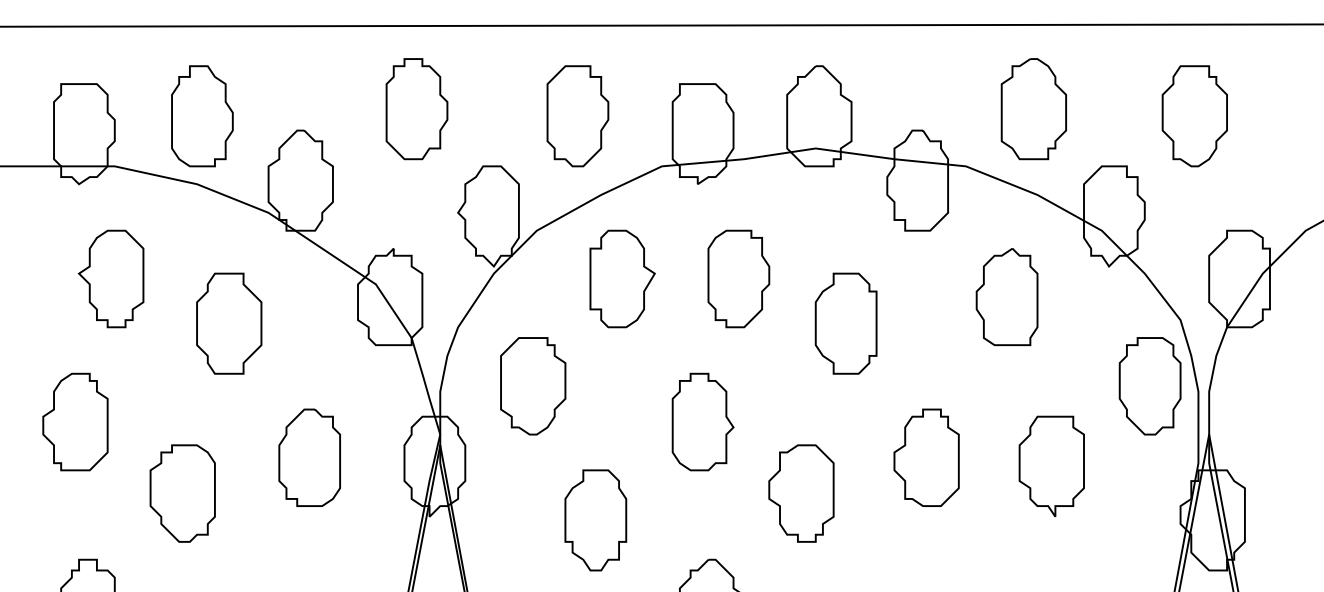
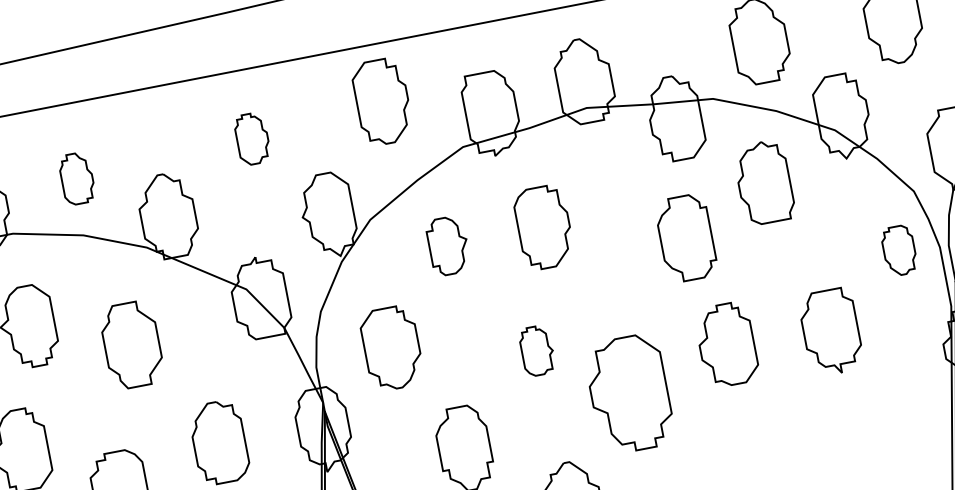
part: (416, 109) -> (252, 139), size x0.6
part: (202, 116) -> (77, 178), size x0.6
part: (577, 116) -> (382, 102), moved
part: (622, 278) -> (448, 245), size x0.7
part: (1006, 297) -> (763, 183), moved
part: (845, 323) -> (685, 238), moved
part: (1149, 386) -> (898, 250), size x0.6
part: (702, 421) -> (536, 350), size x0.6
part: (801, 493) -> (629, 394), size x1.4

